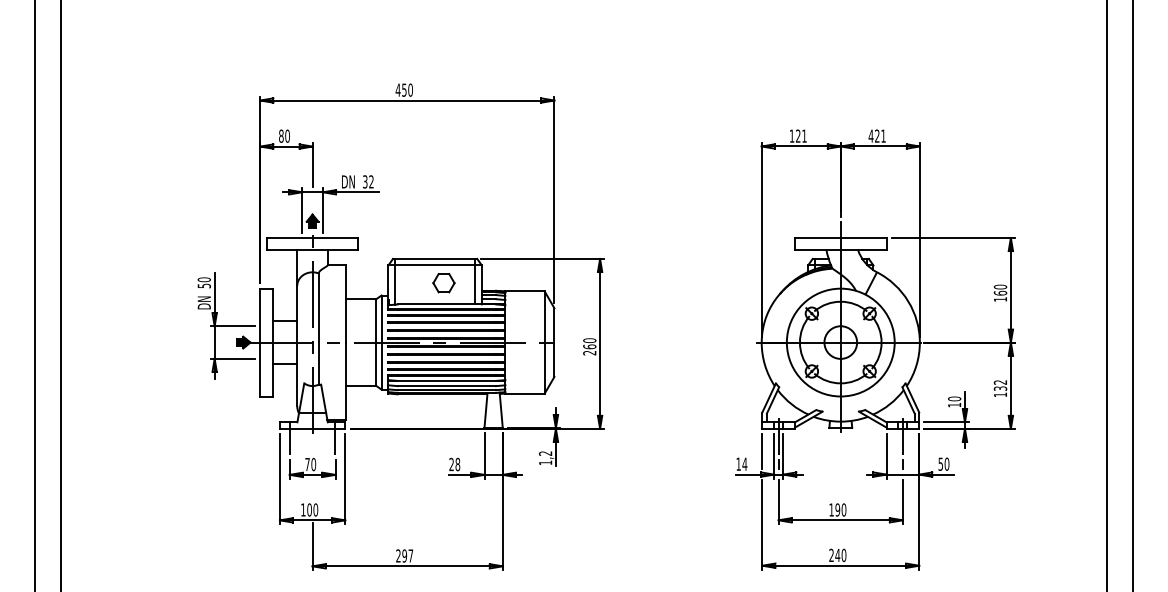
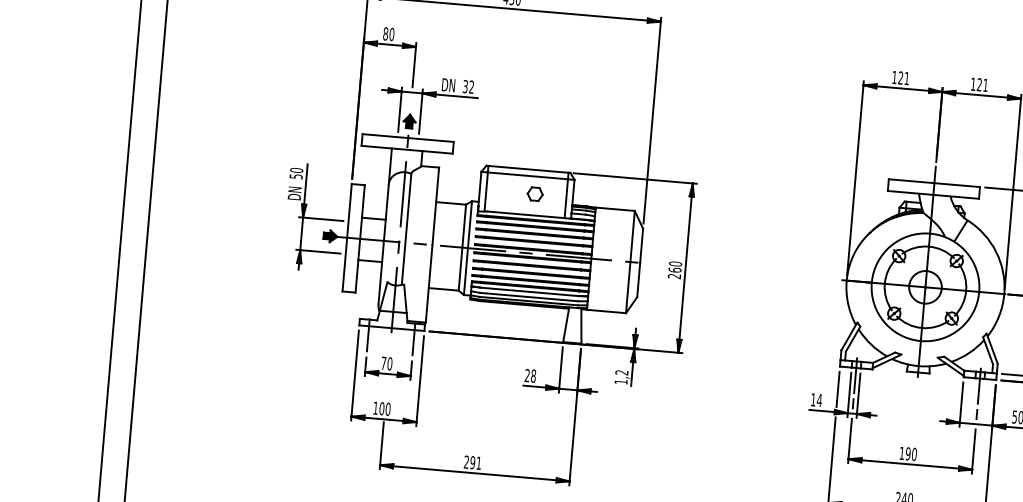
text: (870, 135) -> (972, 83), 421 -> 121
part: (443, 282) -> (534, 193), size x0.71
text: (410, 555) -> (478, 462), 297 -> 291

